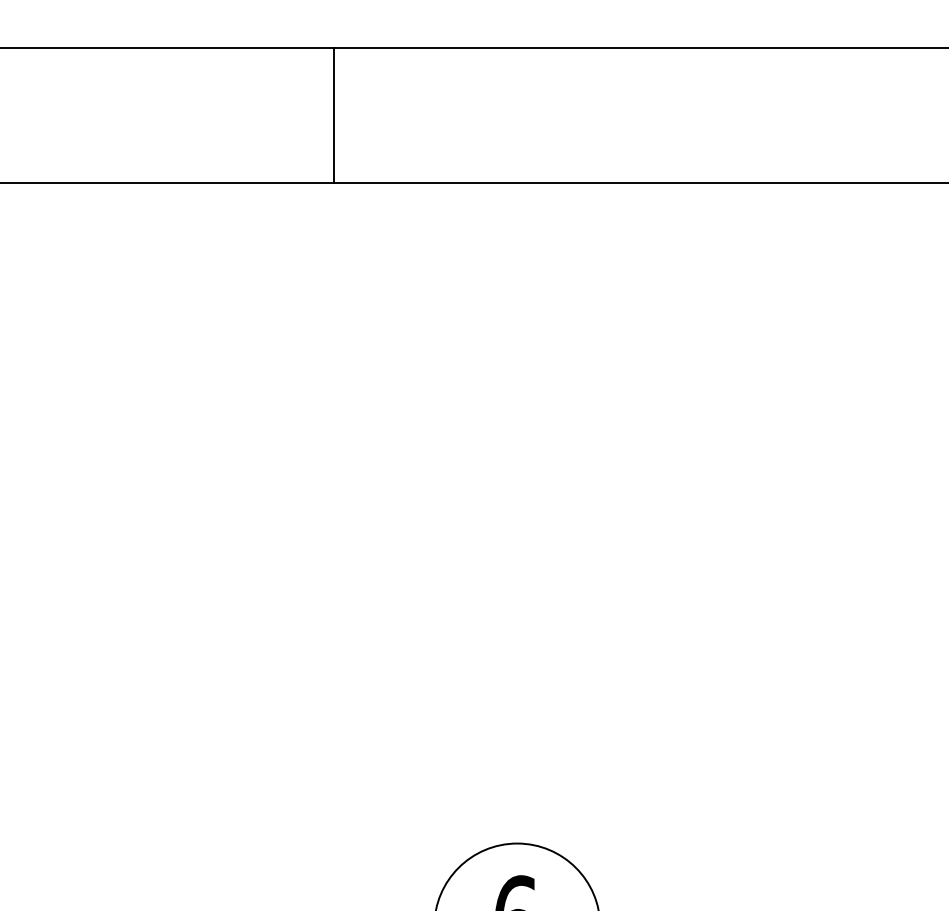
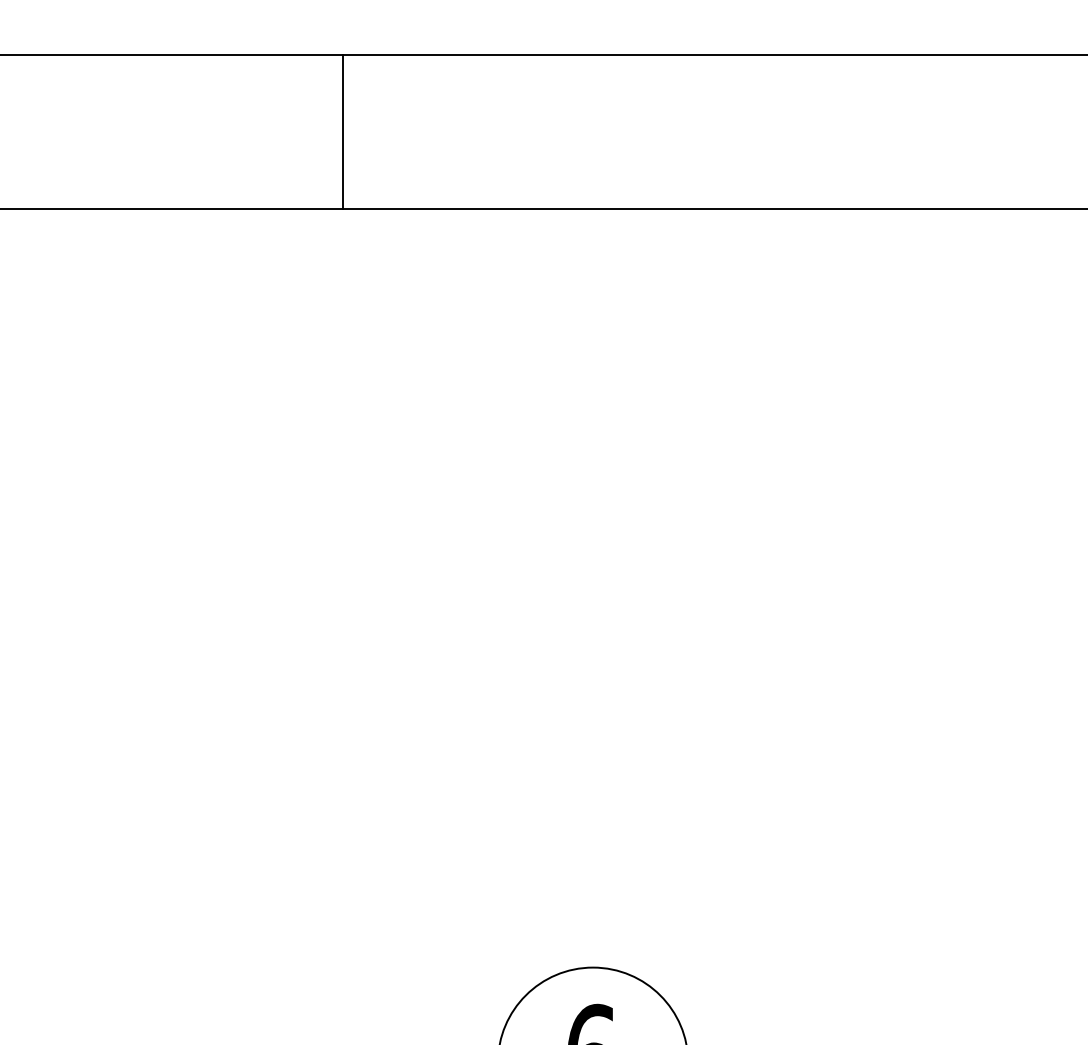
line: (333, 114) -> (342, 131), moved

